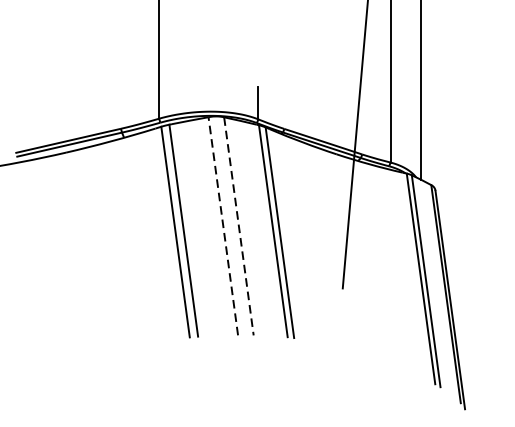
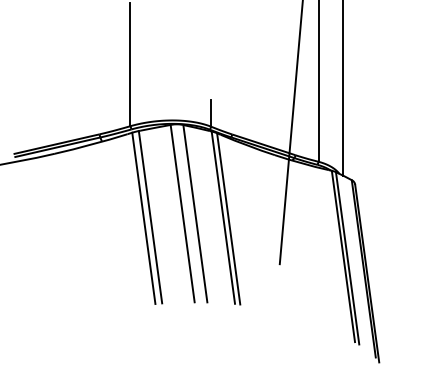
line: (223, 226) -> (182, 213), dashed -> solid
line: (239, 227) -> (195, 214), dashed -> solid

